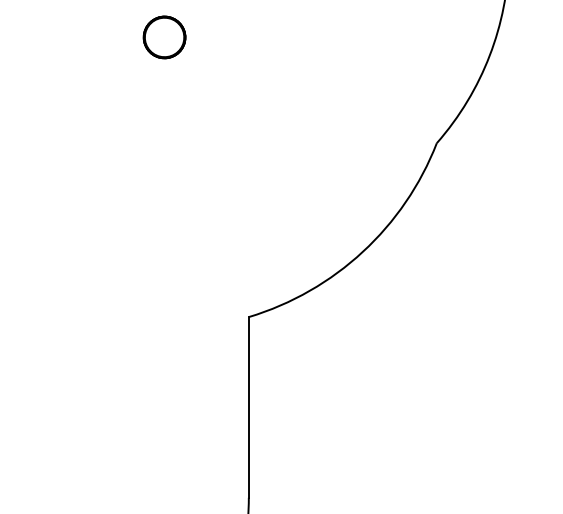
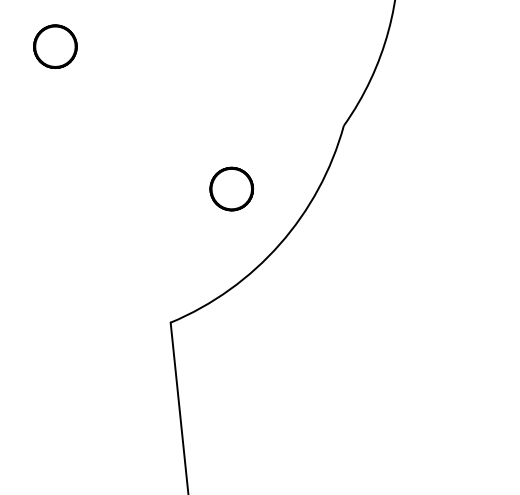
part: (321, 193) -> (231, 189), added

